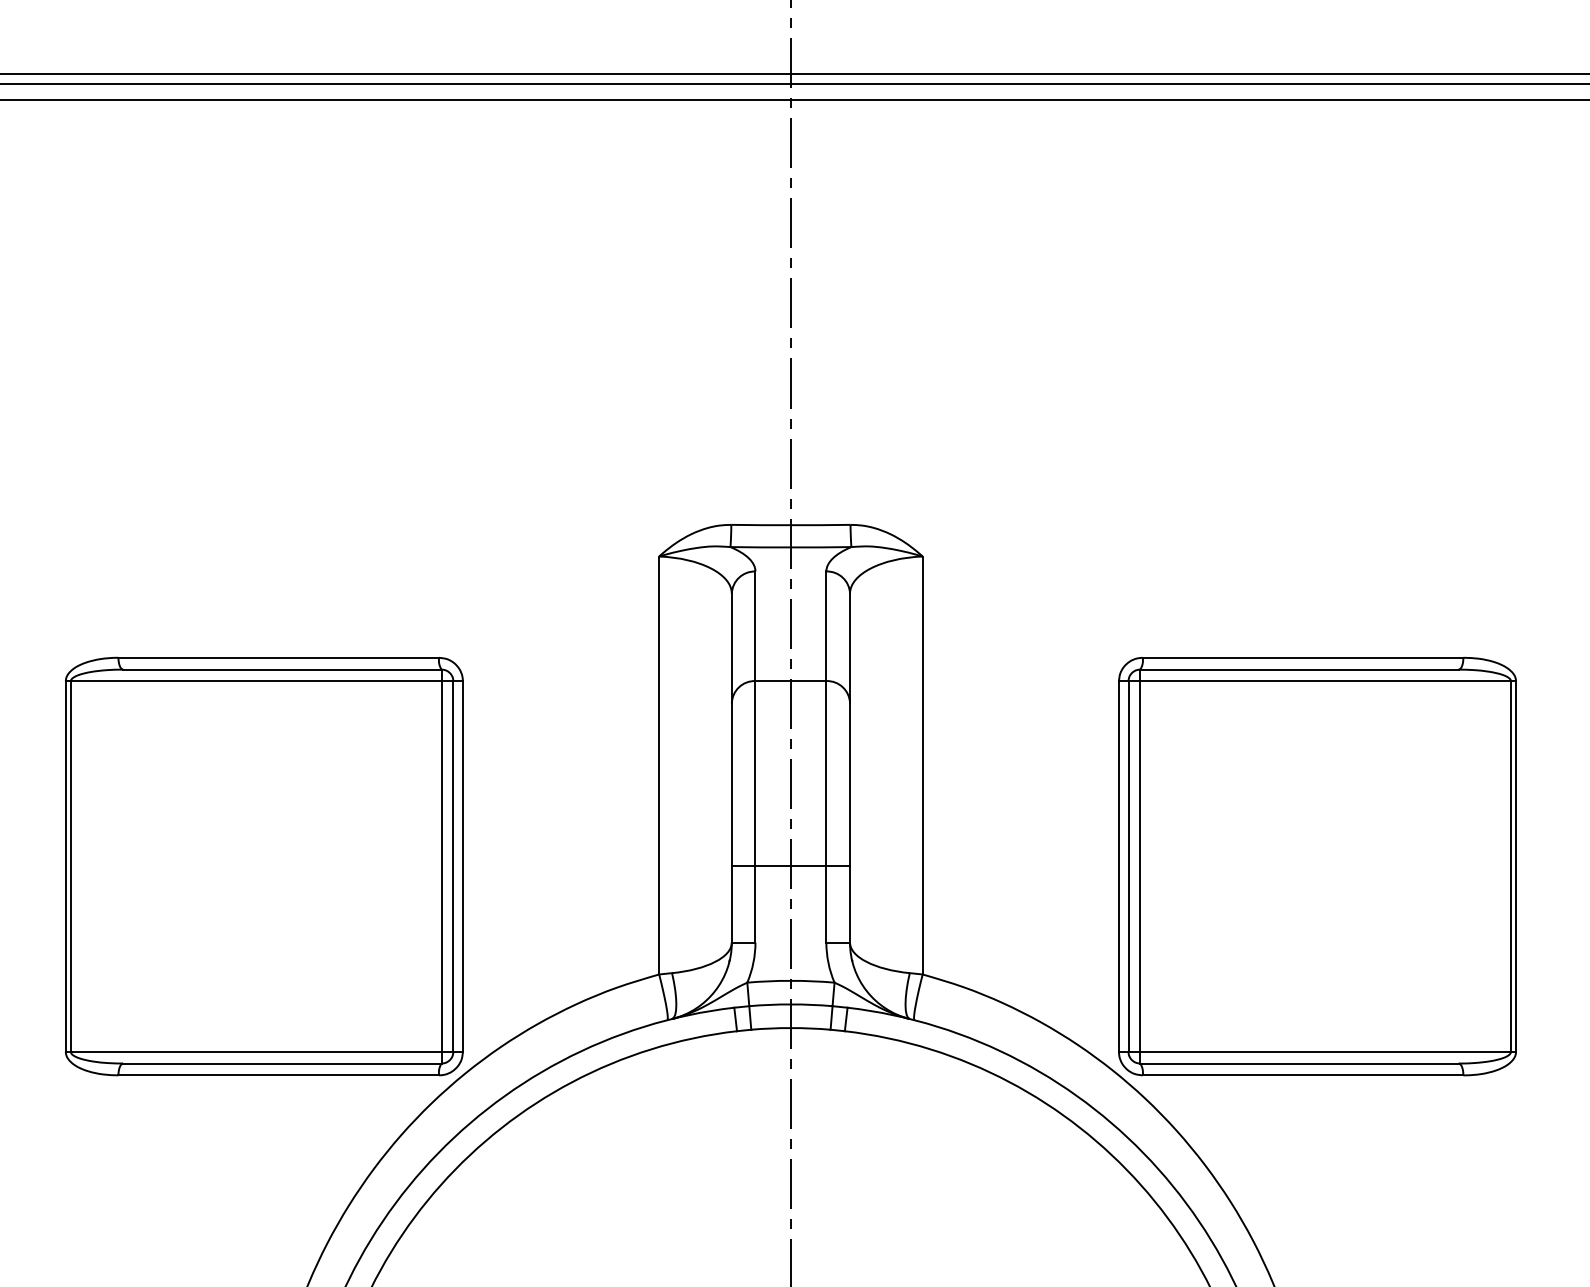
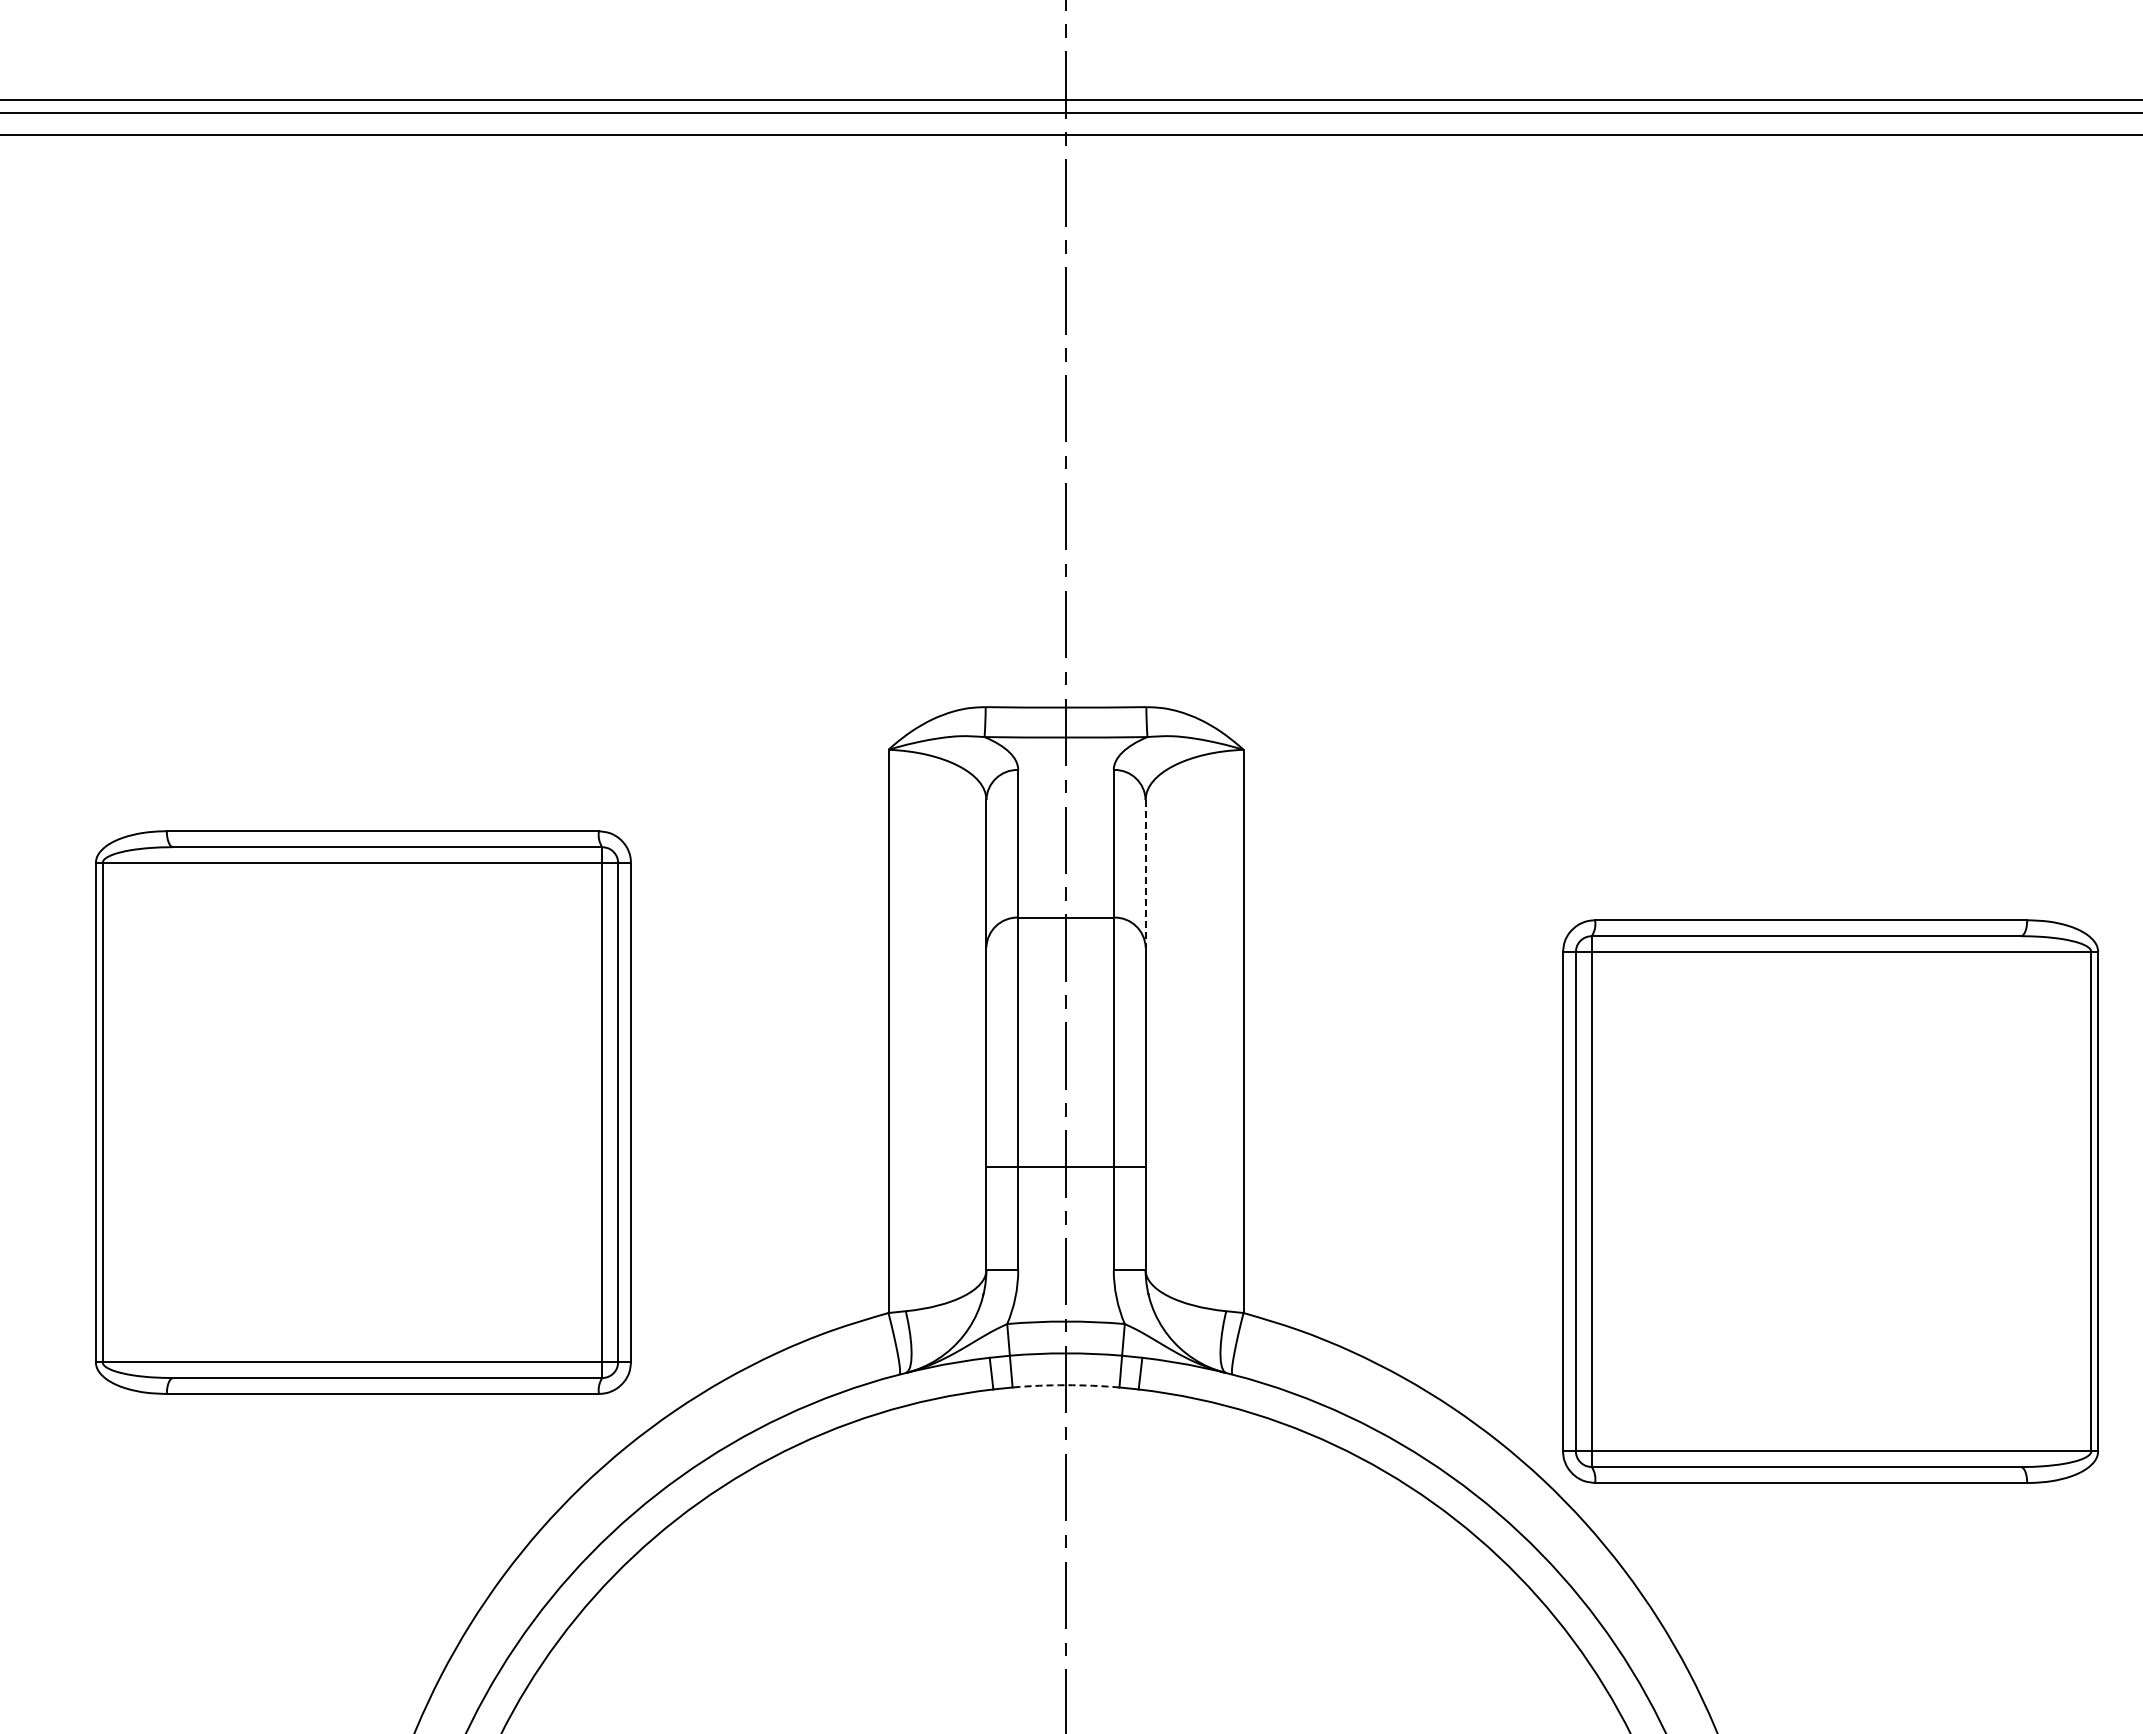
line: (849, 648) -> (1145, 873), solid -> dashed
part: (264, 866) -> (363, 1112), moved
part: (1317, 866) -> (1830, 1201), moved
arc: (791, 1028) -> (1066, 1385), solid -> dashed

